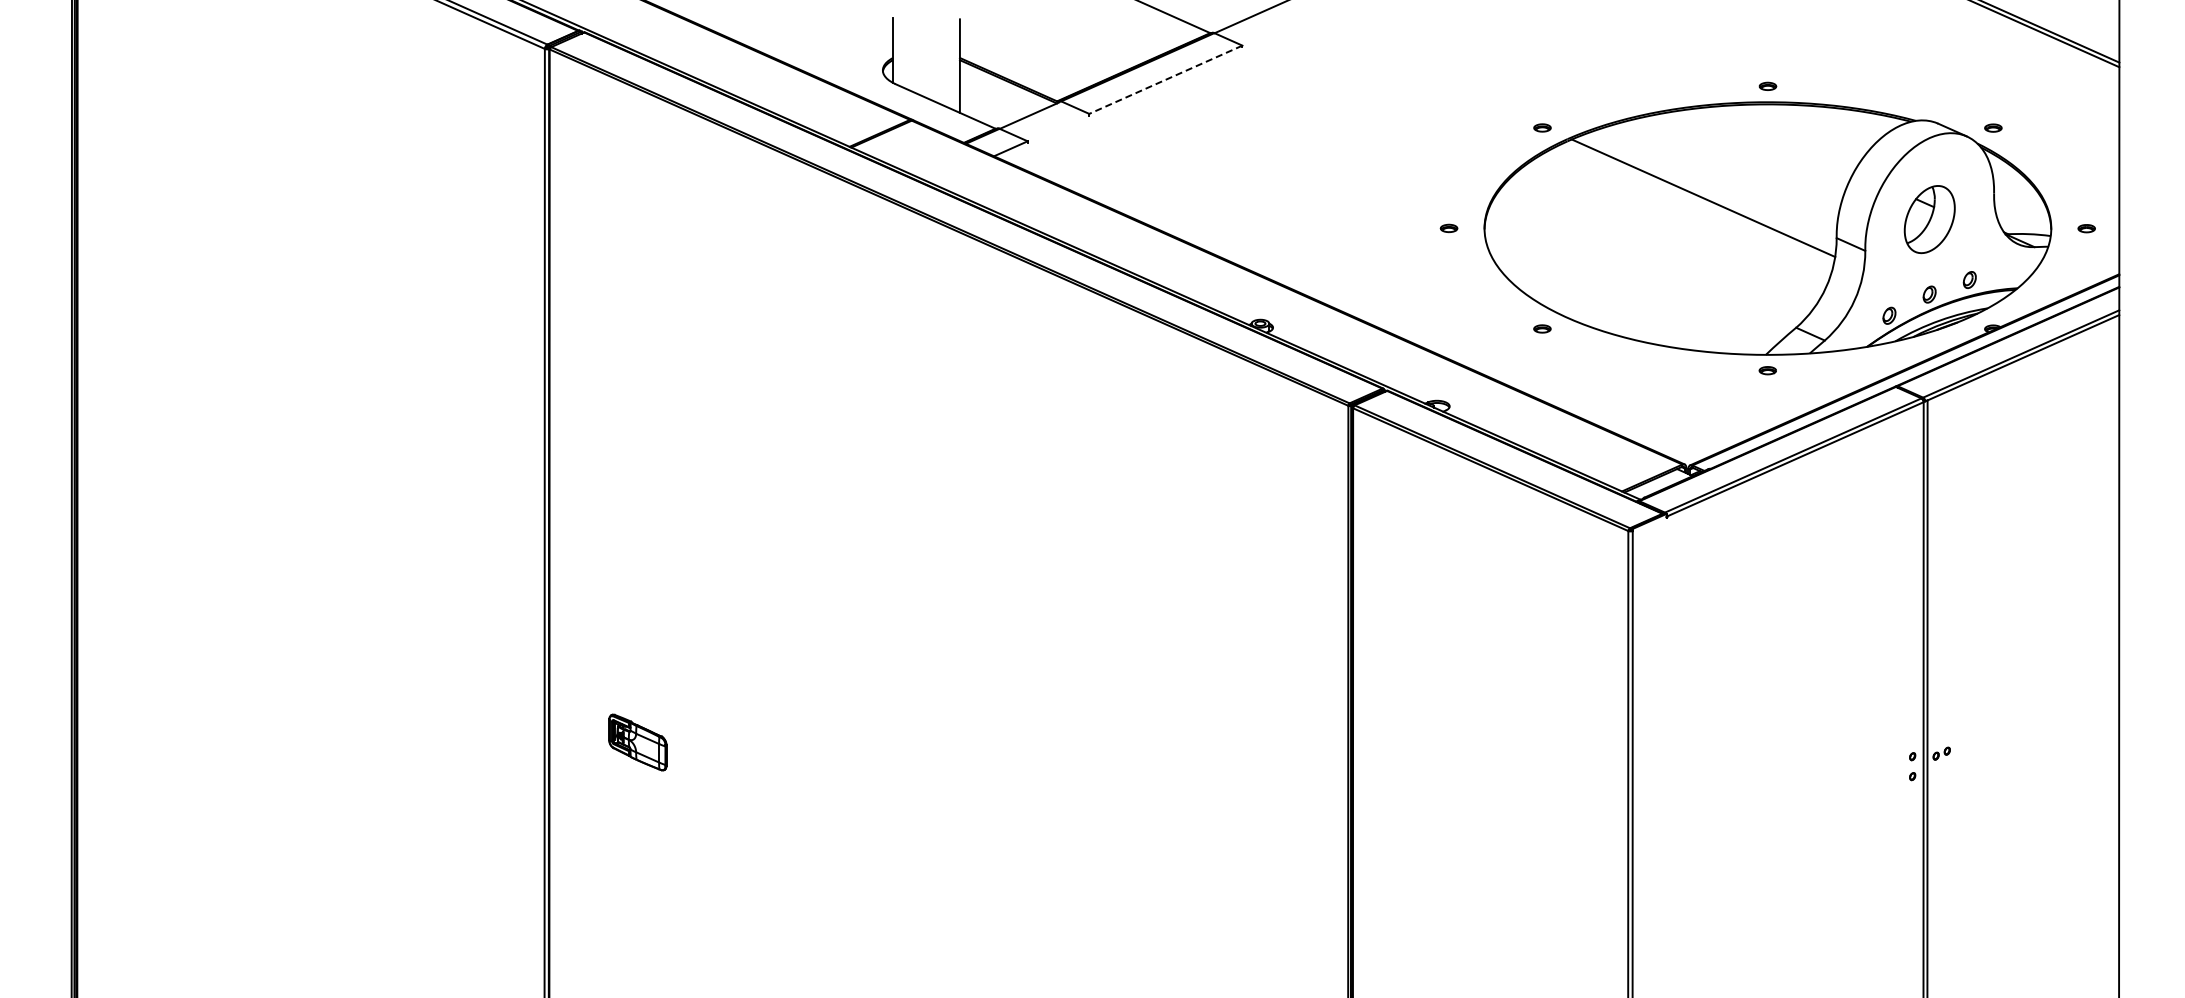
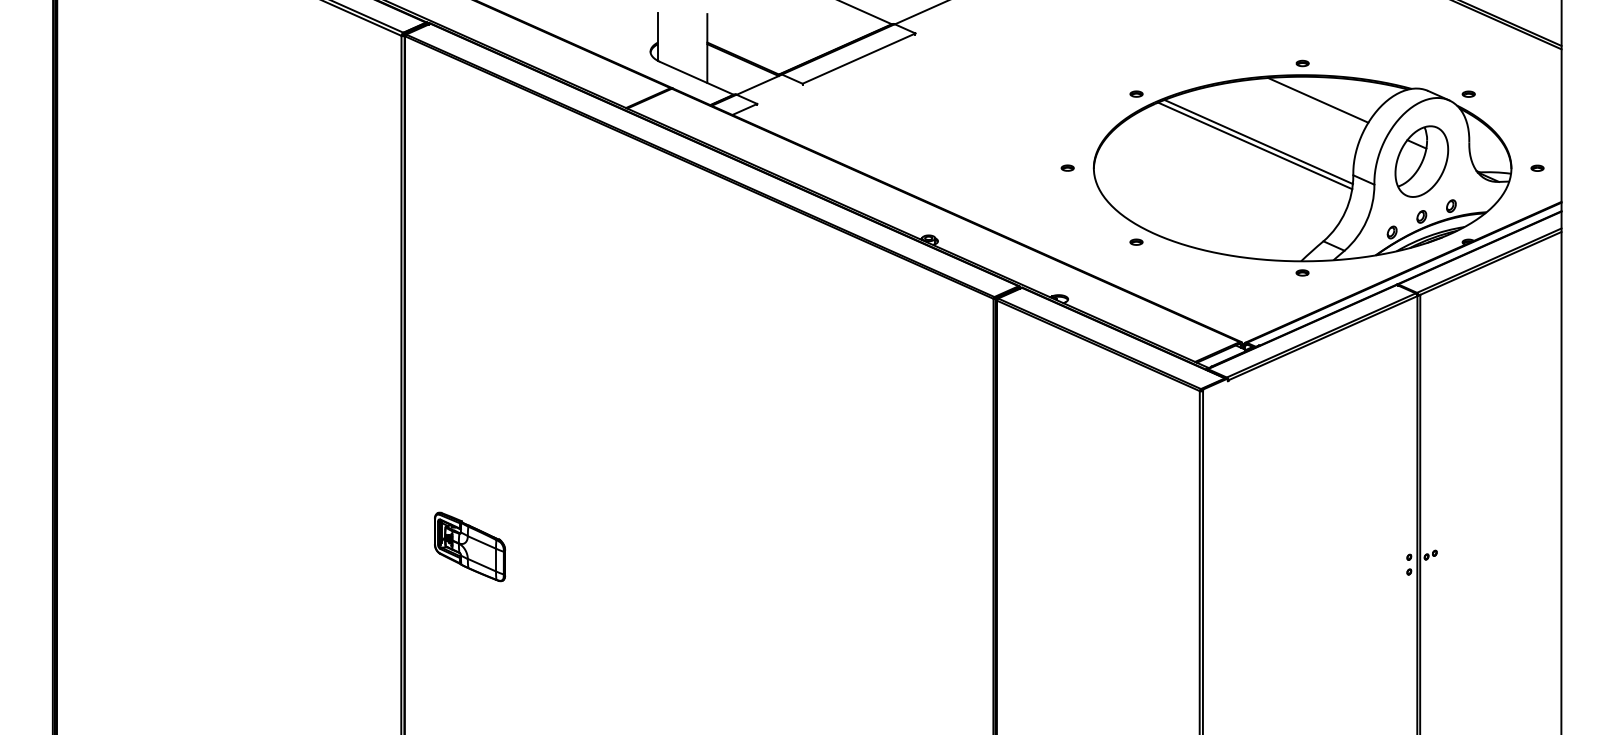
line: (1165, 79) -> (858, 58), dashed -> solid
line: (1789, 136) -> (1318, 100), added
line: (1708, 192) -> (1258, 141), added
part: (1929, 219) -> (1421, 161), size x1.43
part: (637, 742) -> (469, 546), size x1.67

